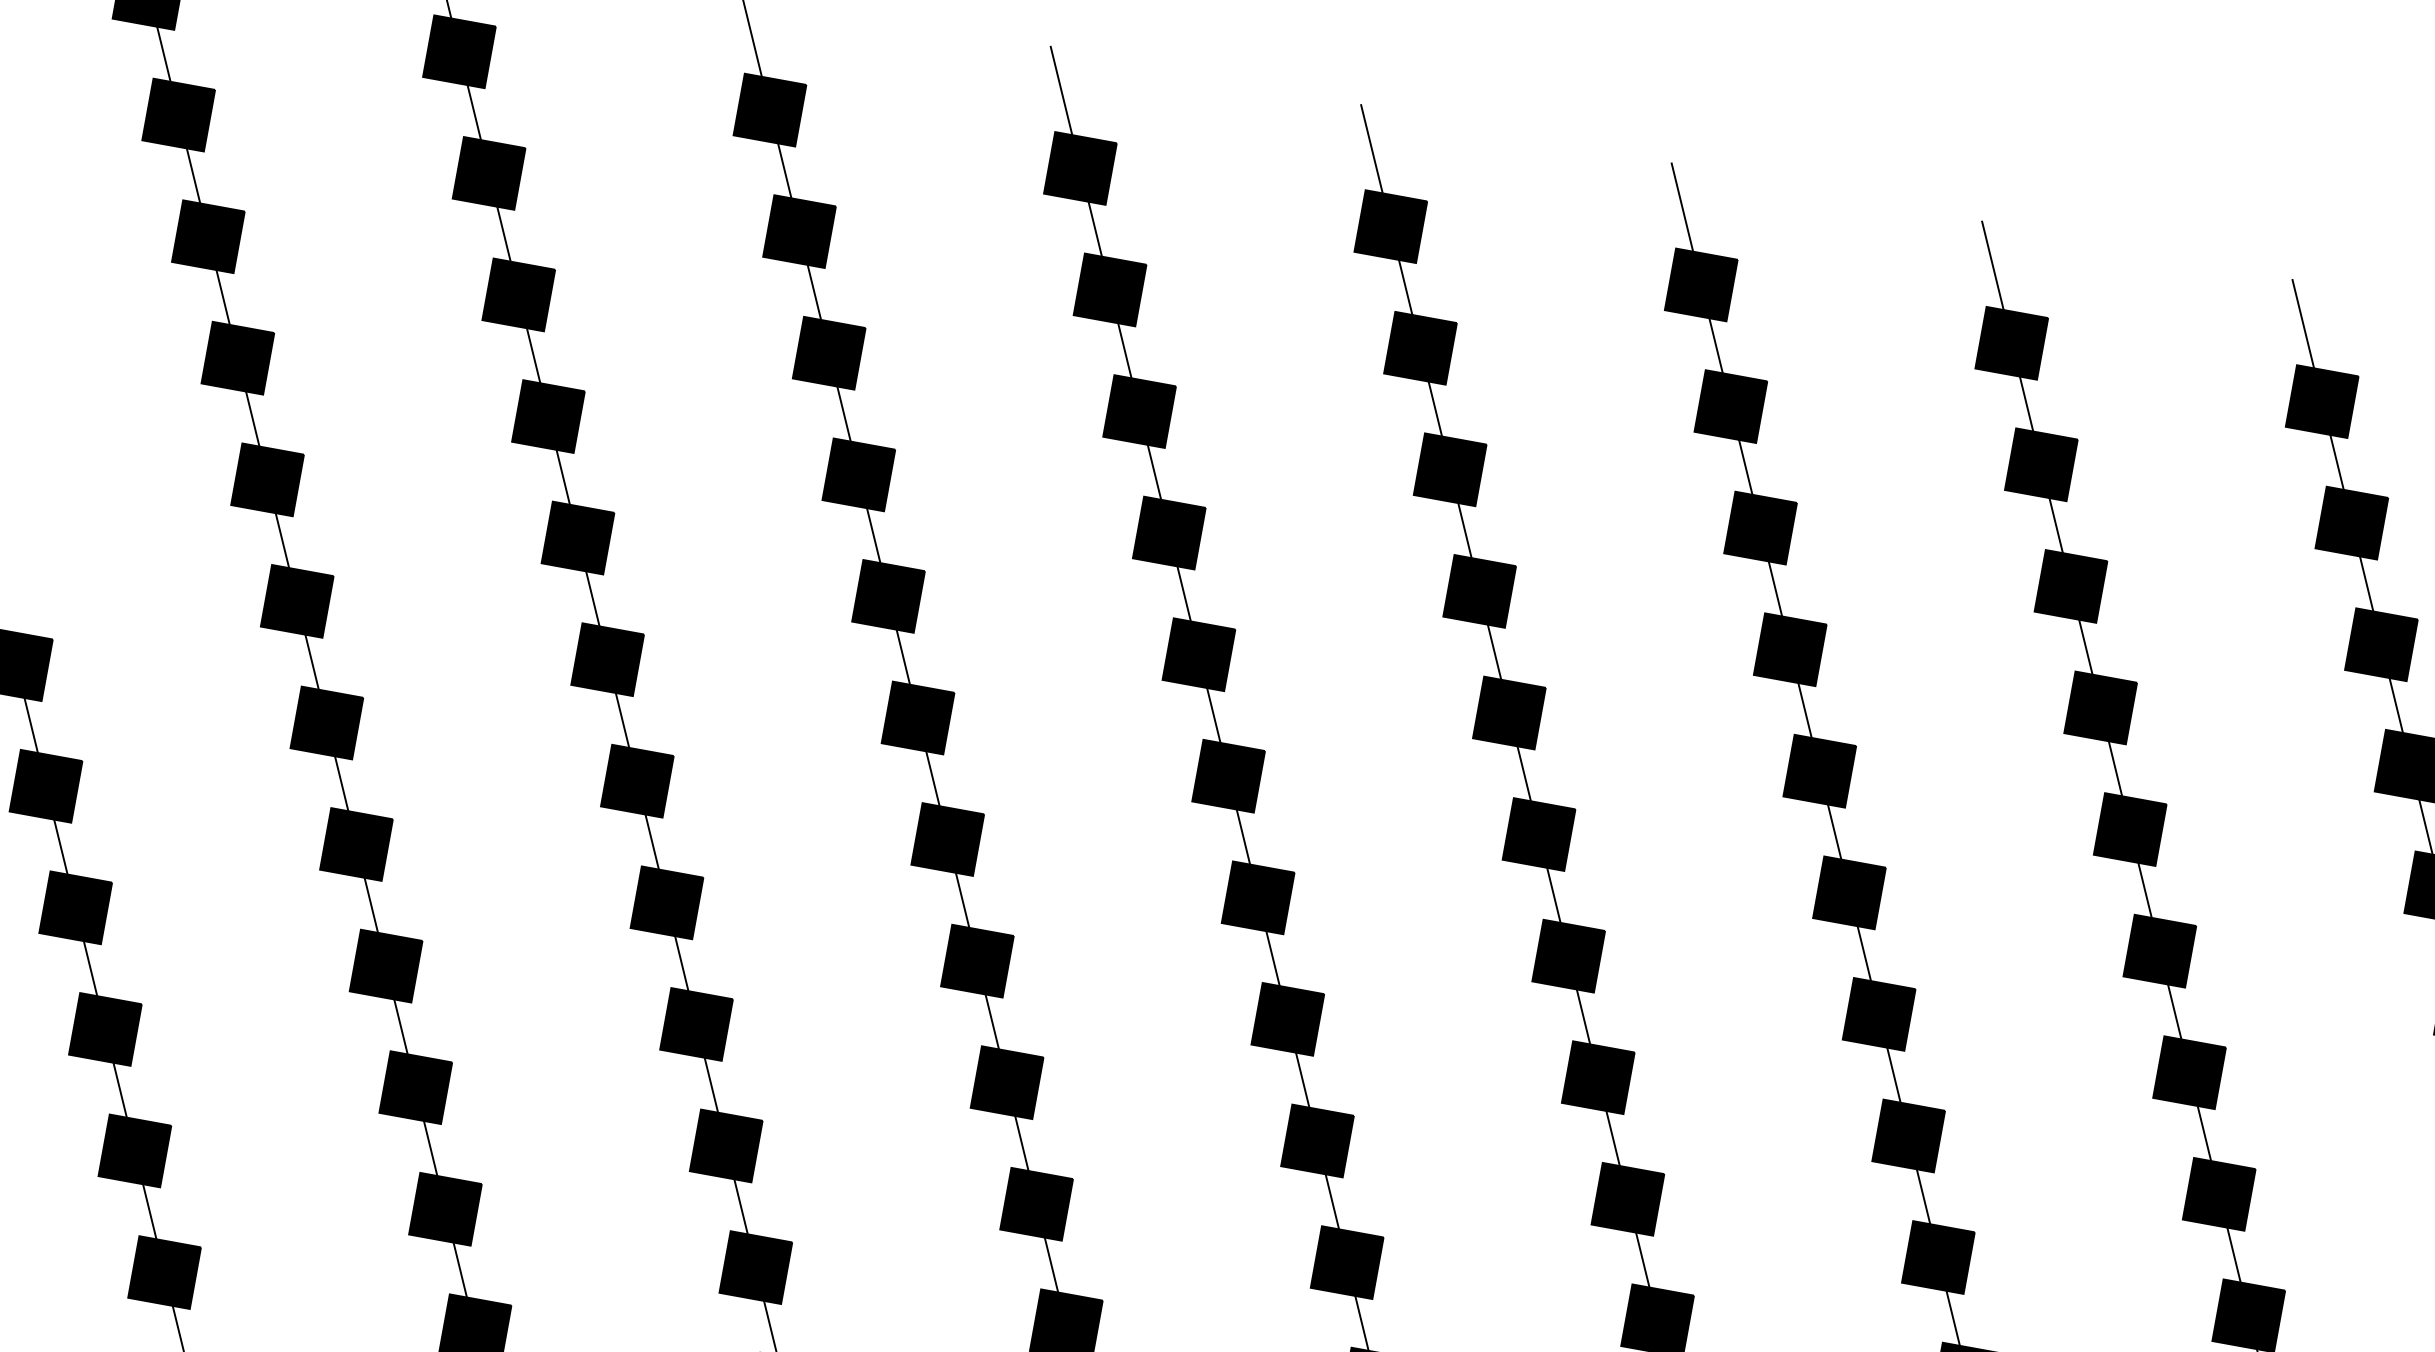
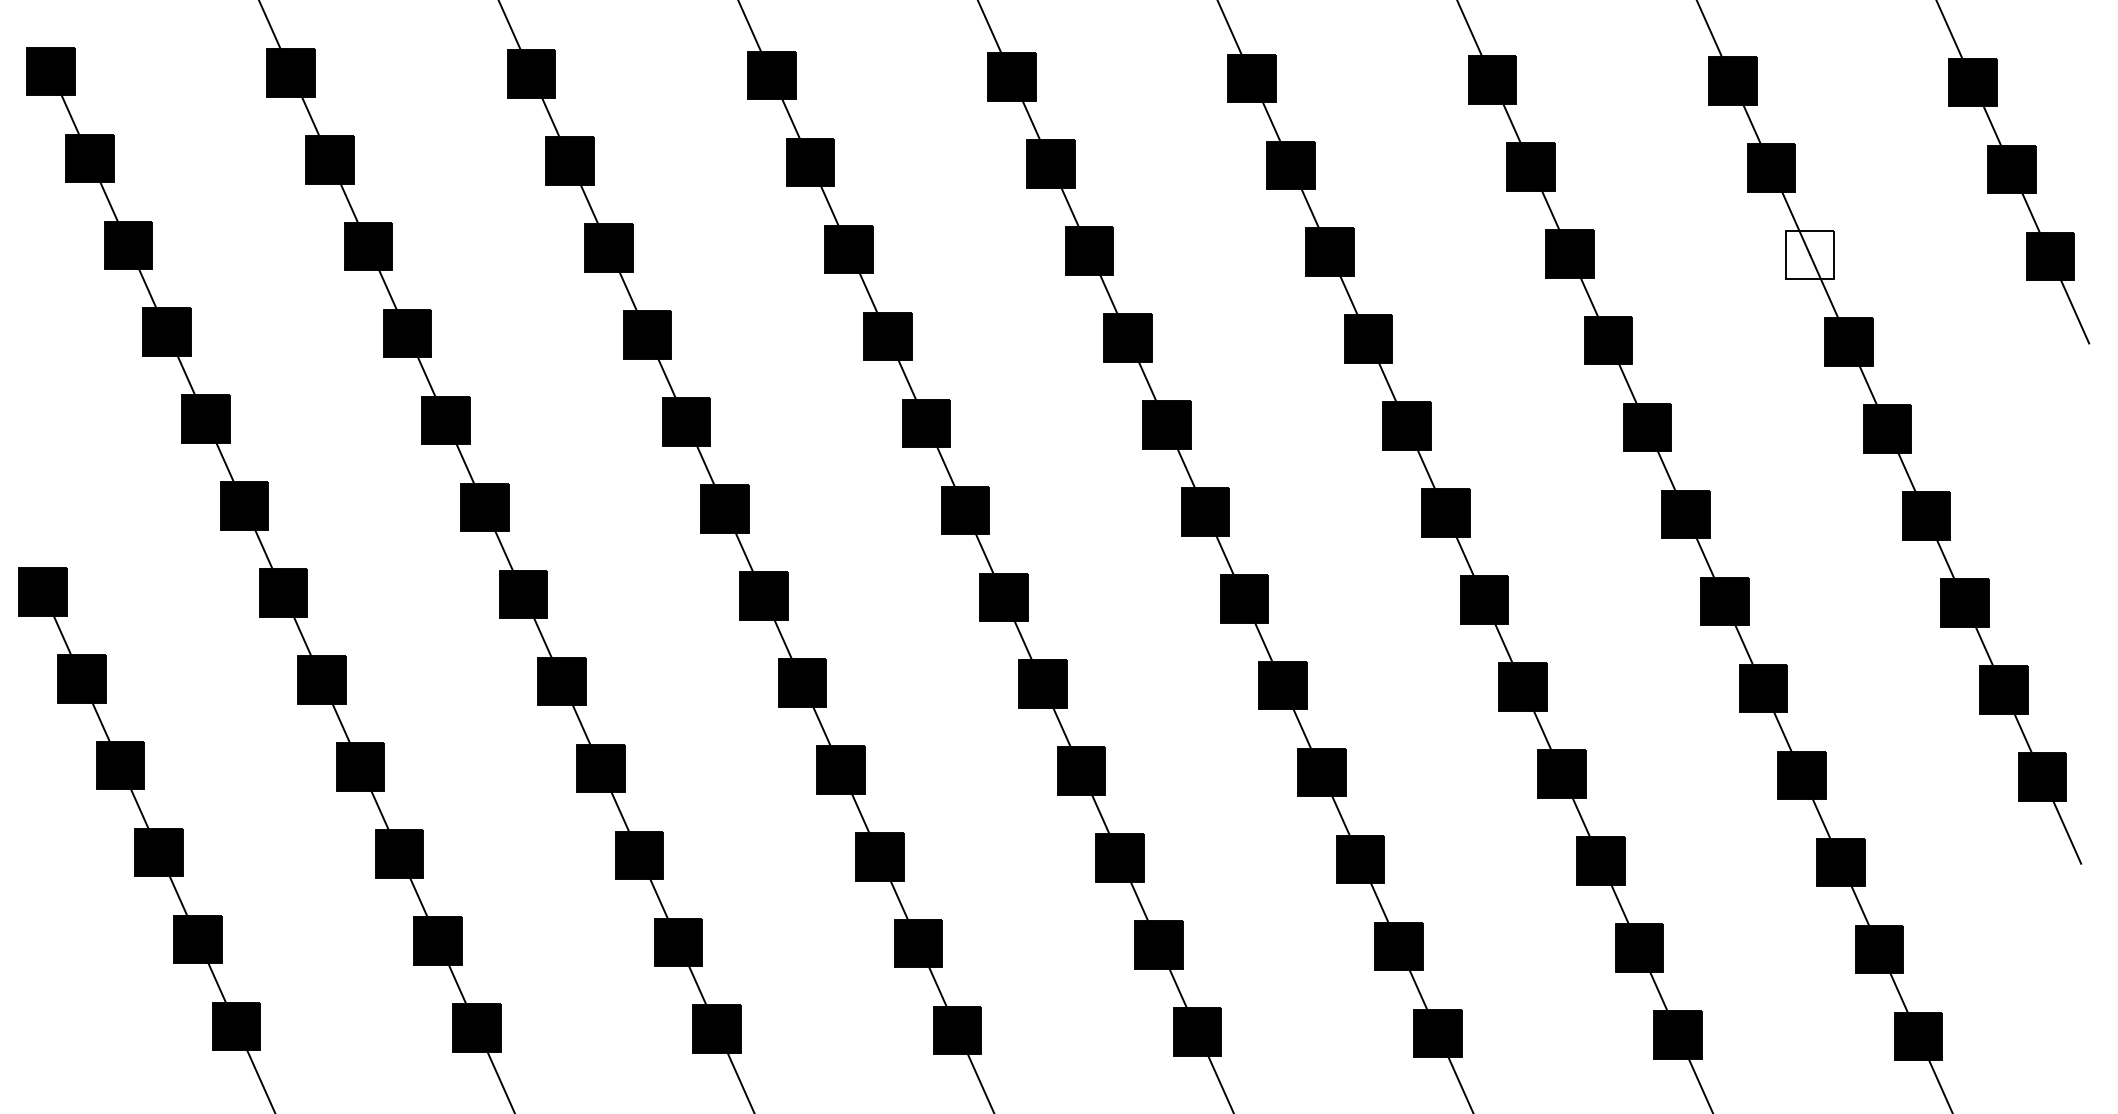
fill: (2380, 643) -> (1809, 254), removed

